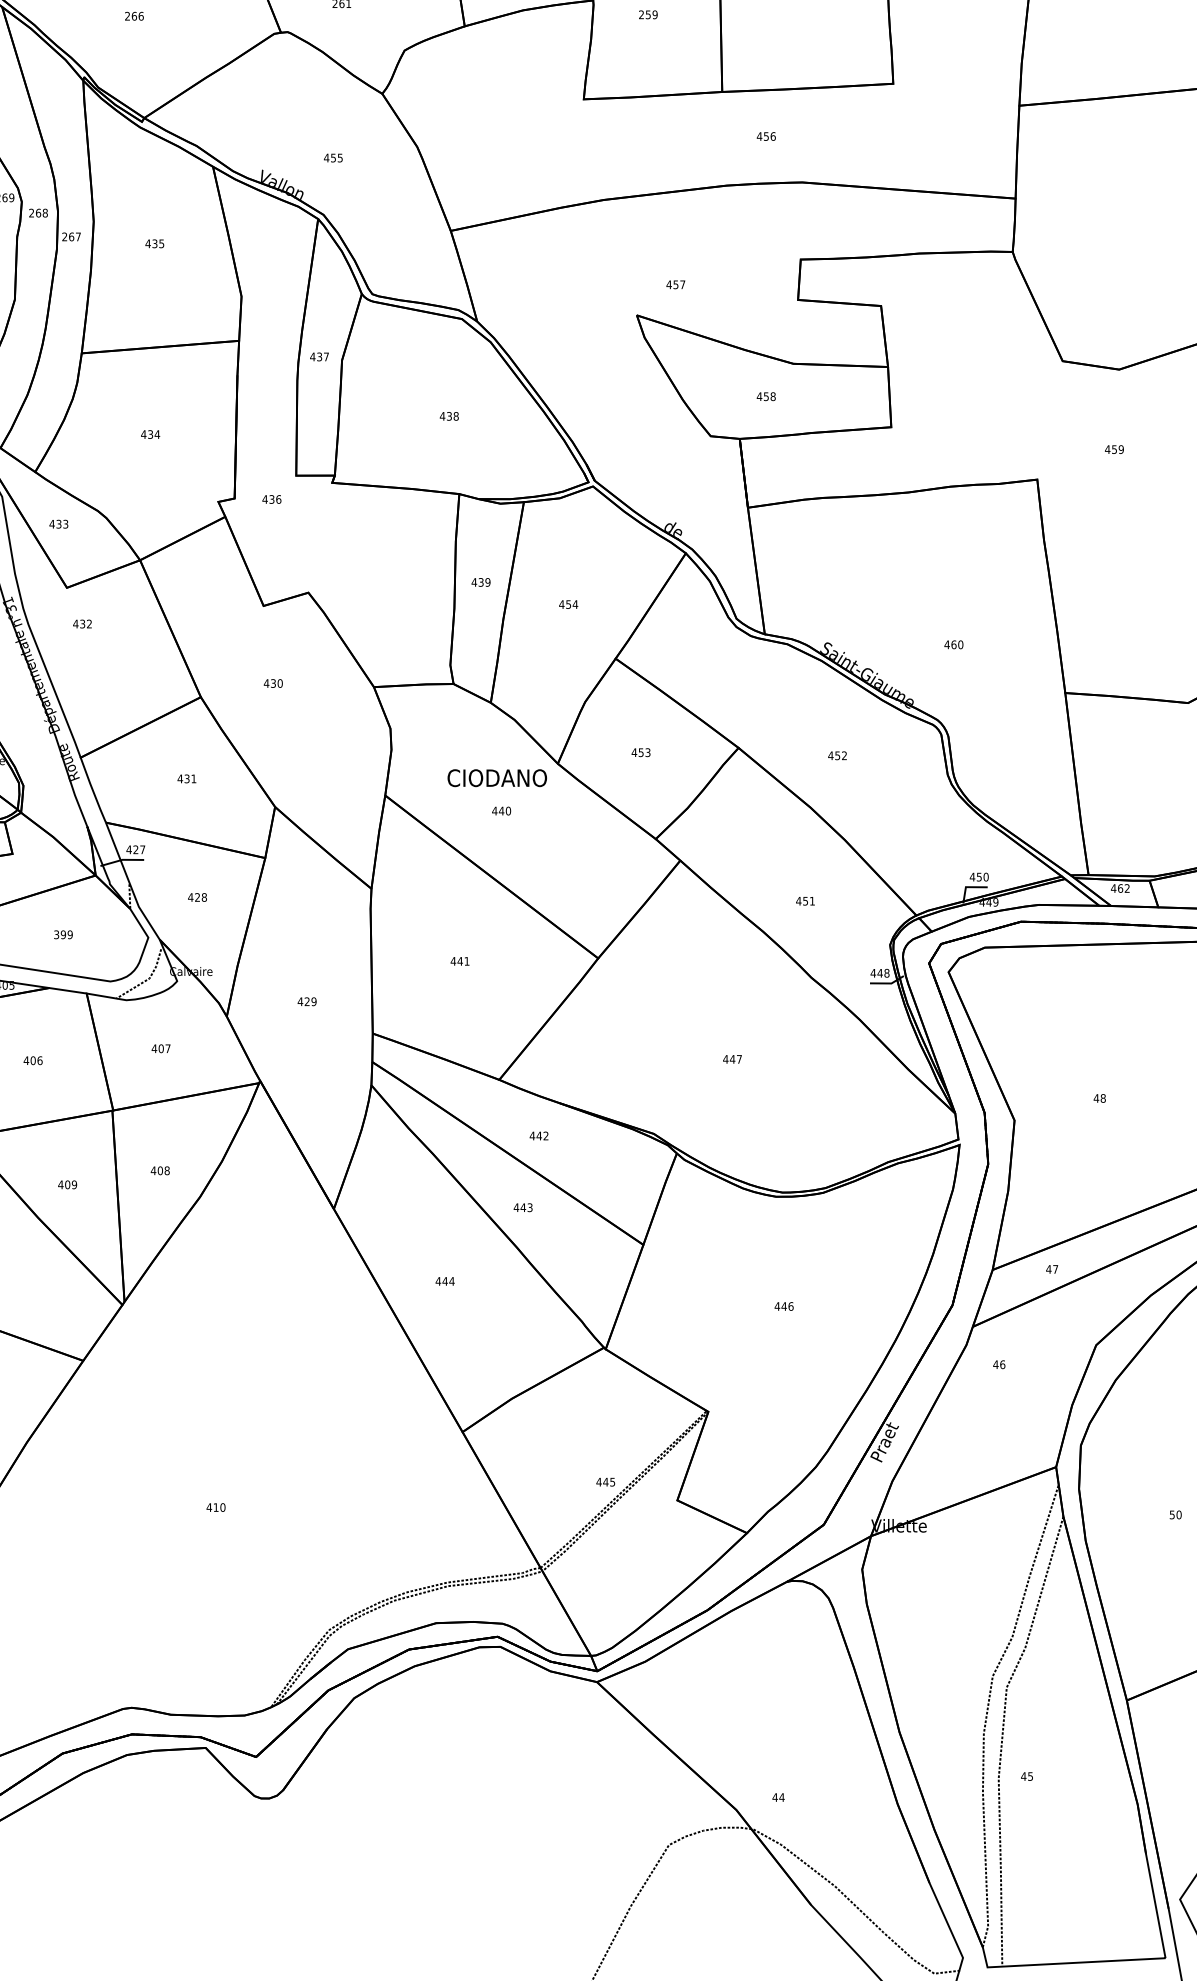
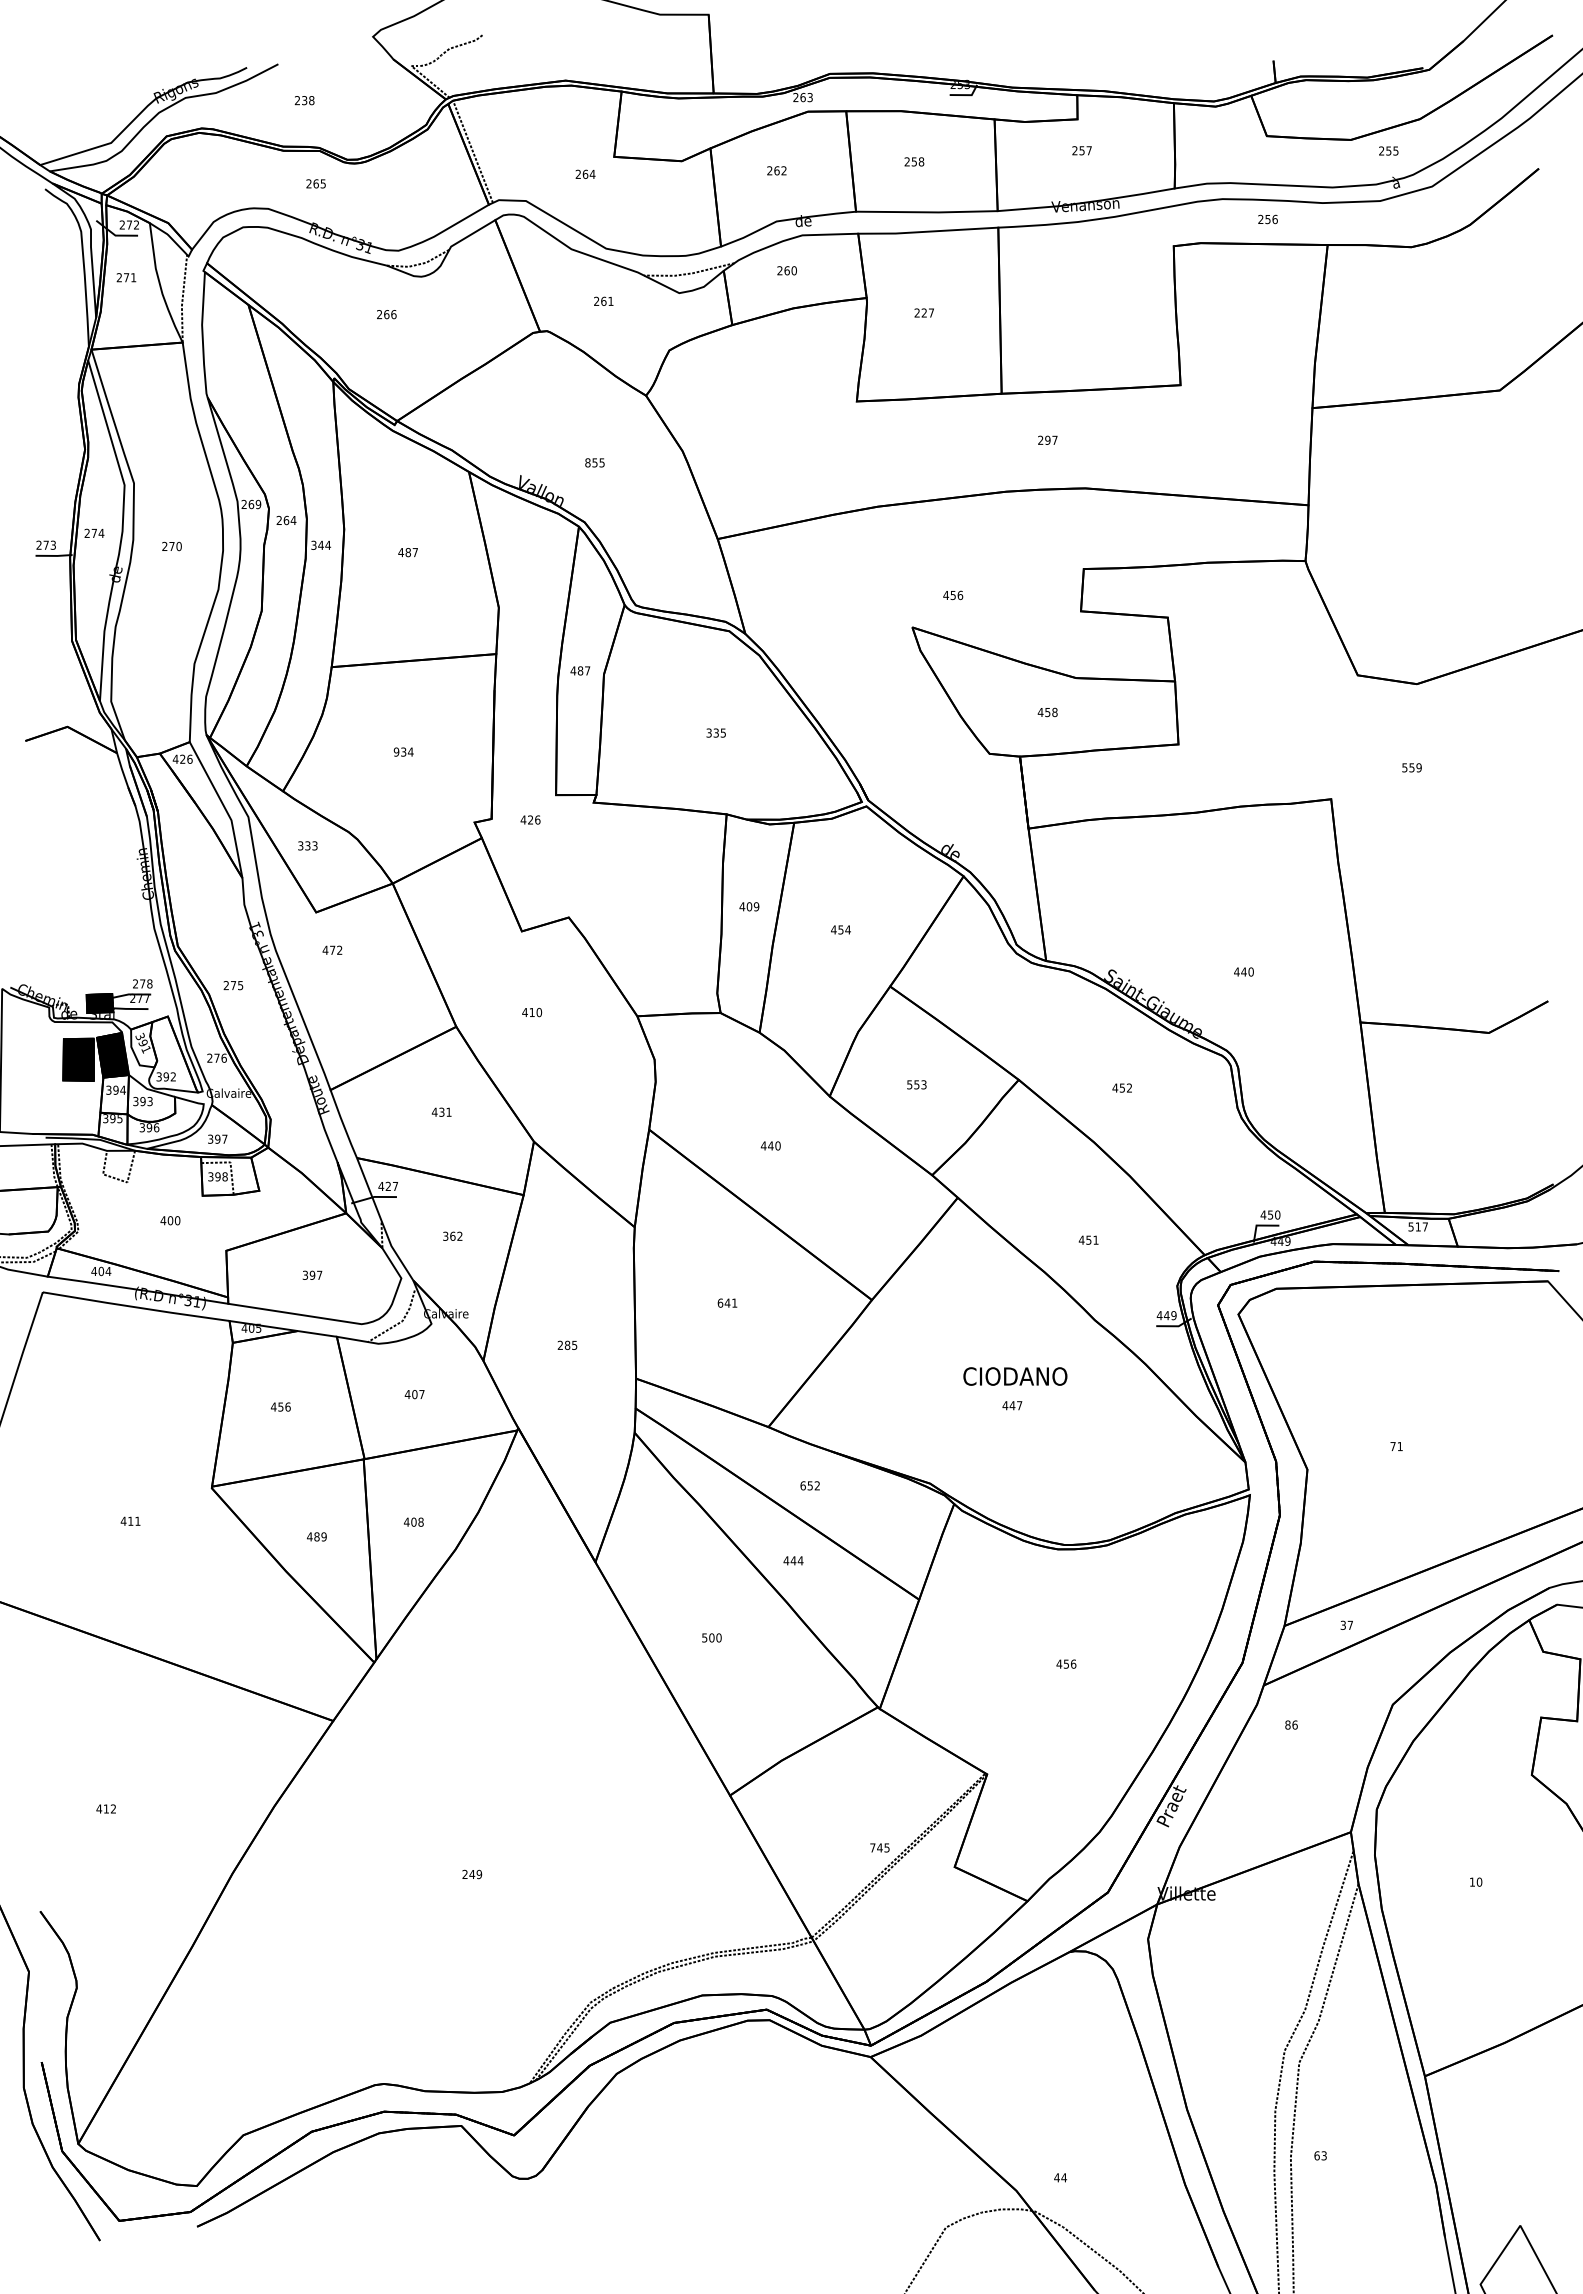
text: (651, 14) -> (927, 312), 259 -> 227
text: (766, 135) -> (1047, 439), 456 -> 297
text: (326, 157) -> (587, 462), 455 -> 855
text: (45, 213) -> (293, 520), 268 -> 264
text: (72, 236) -> (321, 544), 267 -> 344
text: (158, 243) -> (411, 552), 435 -> 487
text: (682, 284) -> (960, 595), 457 -> 456
text: (319, 356) -> (580, 670), 437 -> 487
text: (449, 415) -> (716, 732), 438 -> 335
text: (143, 433) -> (396, 751), 434 -> 934
text: (1107, 449) -> (1404, 767), 459 -> 559
text: (271, 499) -> (530, 820), 436 -> 426
text: (51, 523) -> (300, 845), 433 -> 333
text: (481, 582) -> (749, 906), 439 -> 409
text: (82, 623) -> (332, 949), 432 -> 472
text: (953, 644) -> (1243, 971), 460 -> 440
text: (272, 683) -> (531, 1012), 430 -> 410
text: (634, 752) -> (909, 1084), 453 -> 553
text: (497, 778) -> (1015, 1376), moved
text: (1119, 888) -> (1417, 1226), 462 -> 517
text: (197, 896) -> (452, 1235), 428 -> 362
text: (70, 933) -> (319, 1274), 399 -> 397
text: (453, 960) -> (720, 1302), 441 -> 641
text: (886, 973) -> (1173, 1315), 448 -> 449
text: (307, 1000) -> (567, 1344), 429 -> 285
text: (32, 1060) -> (280, 1406), 406 -> 456
text: (1099, 1098) -> (1396, 1446), 48 -> 71
text: (535, 1135) -> (806, 1485), 442 -> 652
text: (67, 1184) -> (316, 1536), 409 -> 489
text: (529, 1207) -> (800, 1560), 443 -> 444
text: (1049, 1268) -> (1343, 1624), 47 -> 37
text: (444, 1281) -> (711, 1637), 444 -> 500
text: (784, 1305) -> (1066, 1663), 446 -> 456
text: (995, 1364) -> (1287, 1724), 46 -> 86
text: (598, 1481) -> (872, 1847), 445 -> 745
text: (215, 1507) -> (471, 1874), 410 -> 249
text: (1171, 1514) -> (1471, 1881), 50 -> 10
text: (1027, 1776) -> (1320, 2155), 45 -> 63

